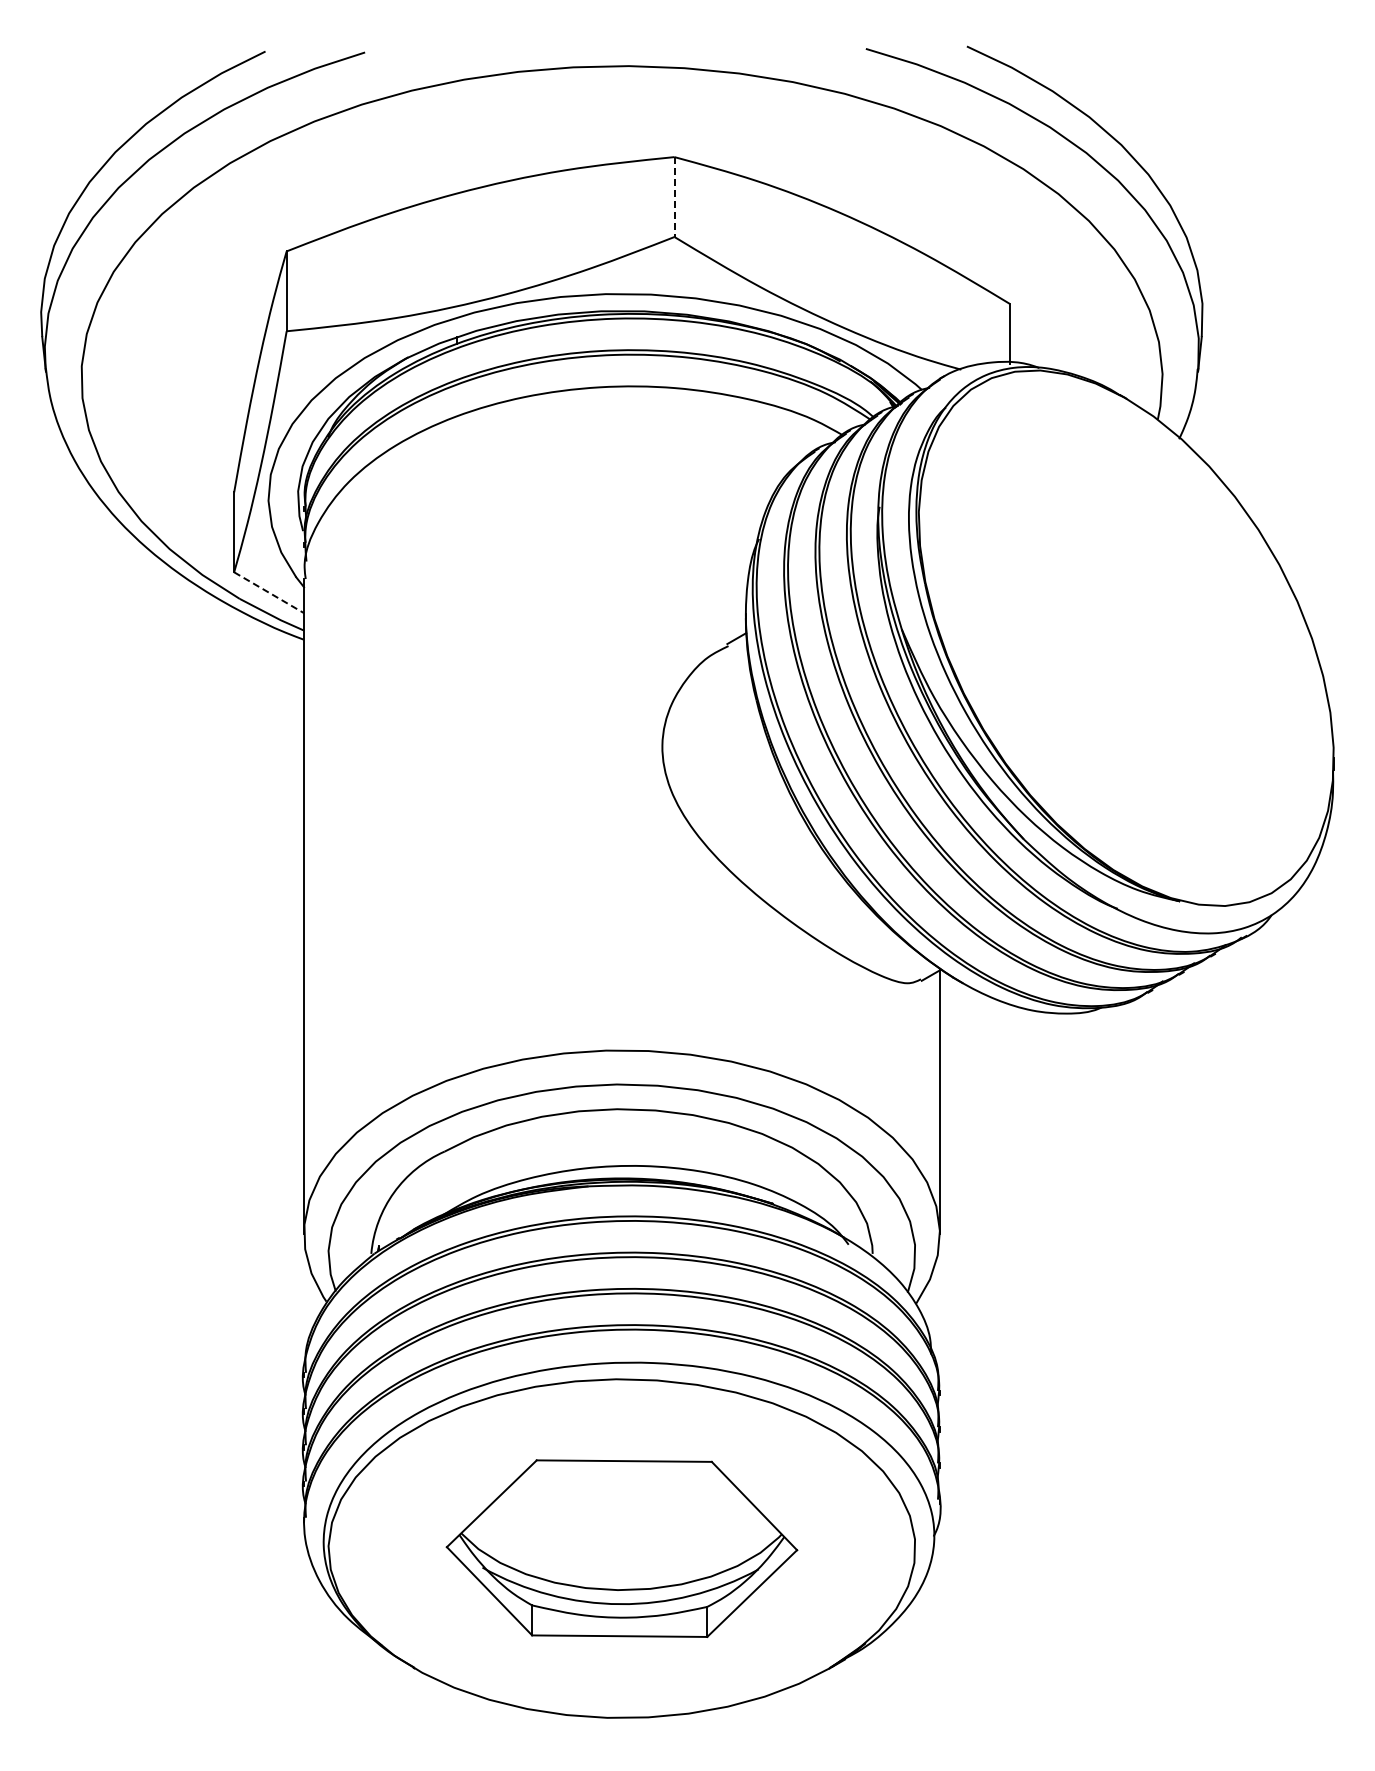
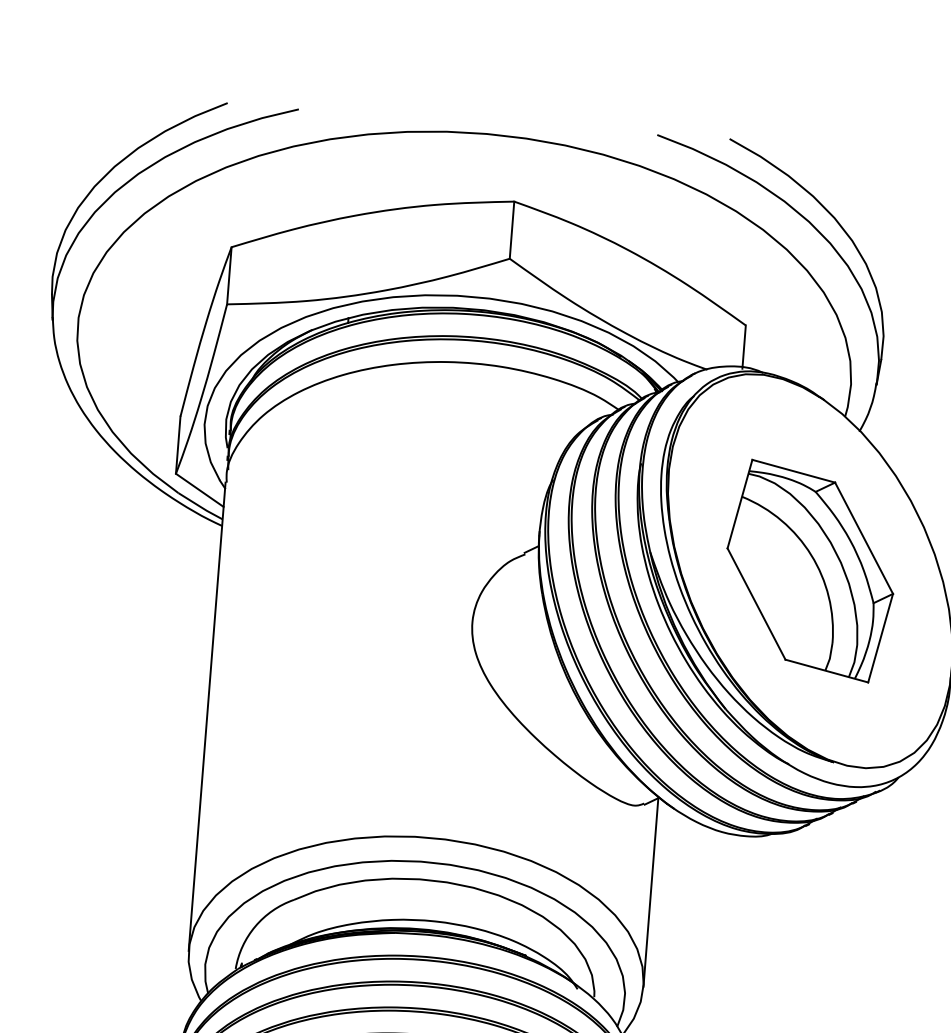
line: (674, 197) -> (511, 230), dashed -> solid
line: (269, 592) -> (200, 490), dashed -> solid
part: (1125, 637) -> (809, 570), added

